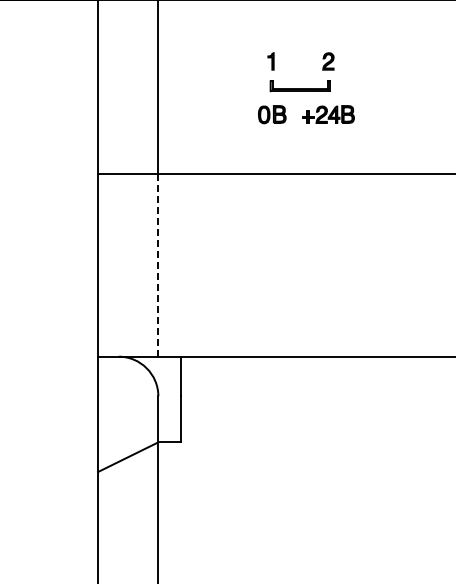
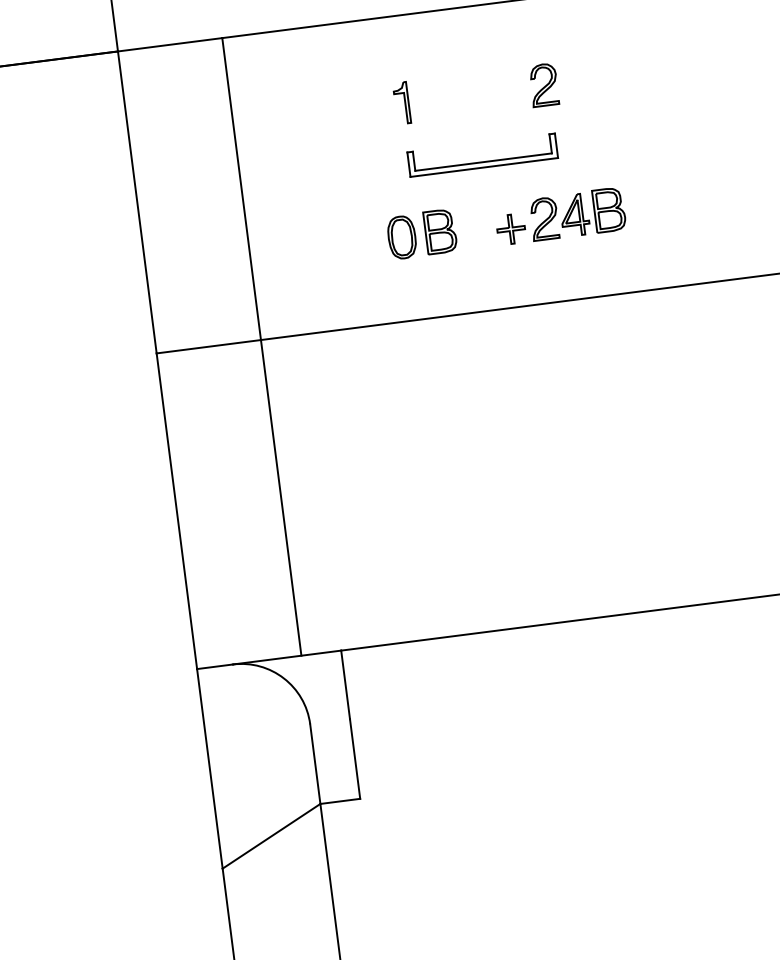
part: (306, 88) -> (498, 158), size x1.43
line: (158, 265) -> (281, 497), dashed -> solid

